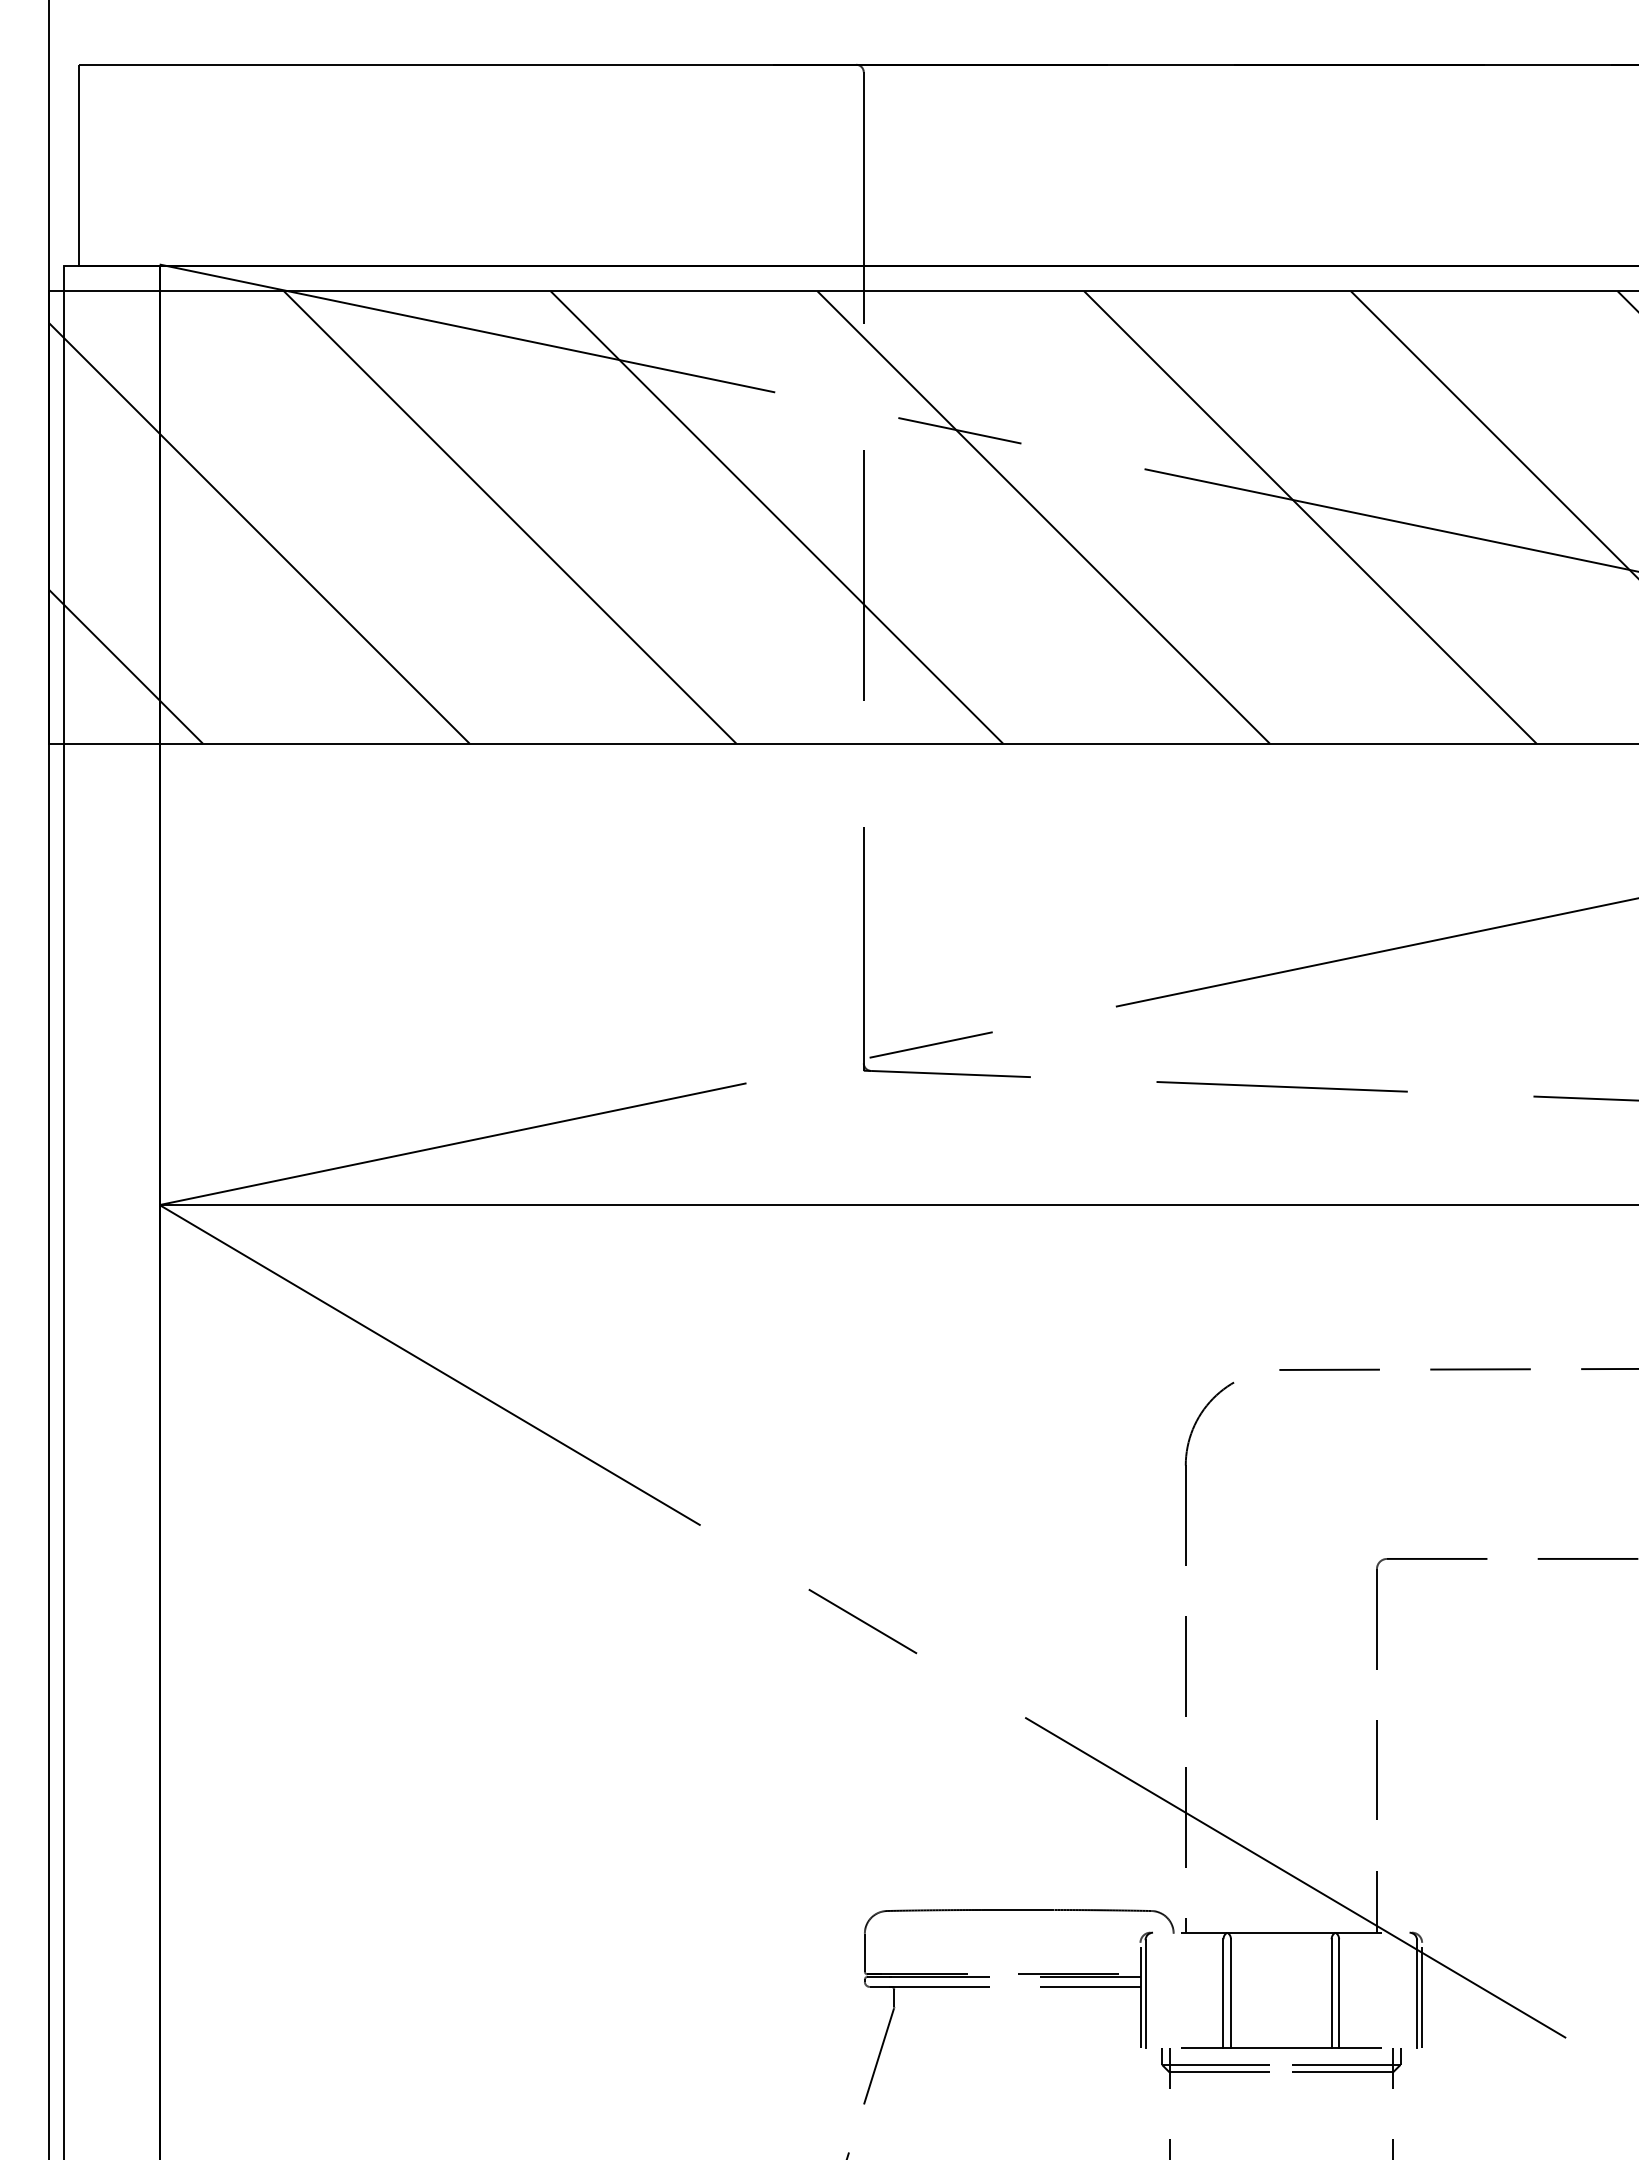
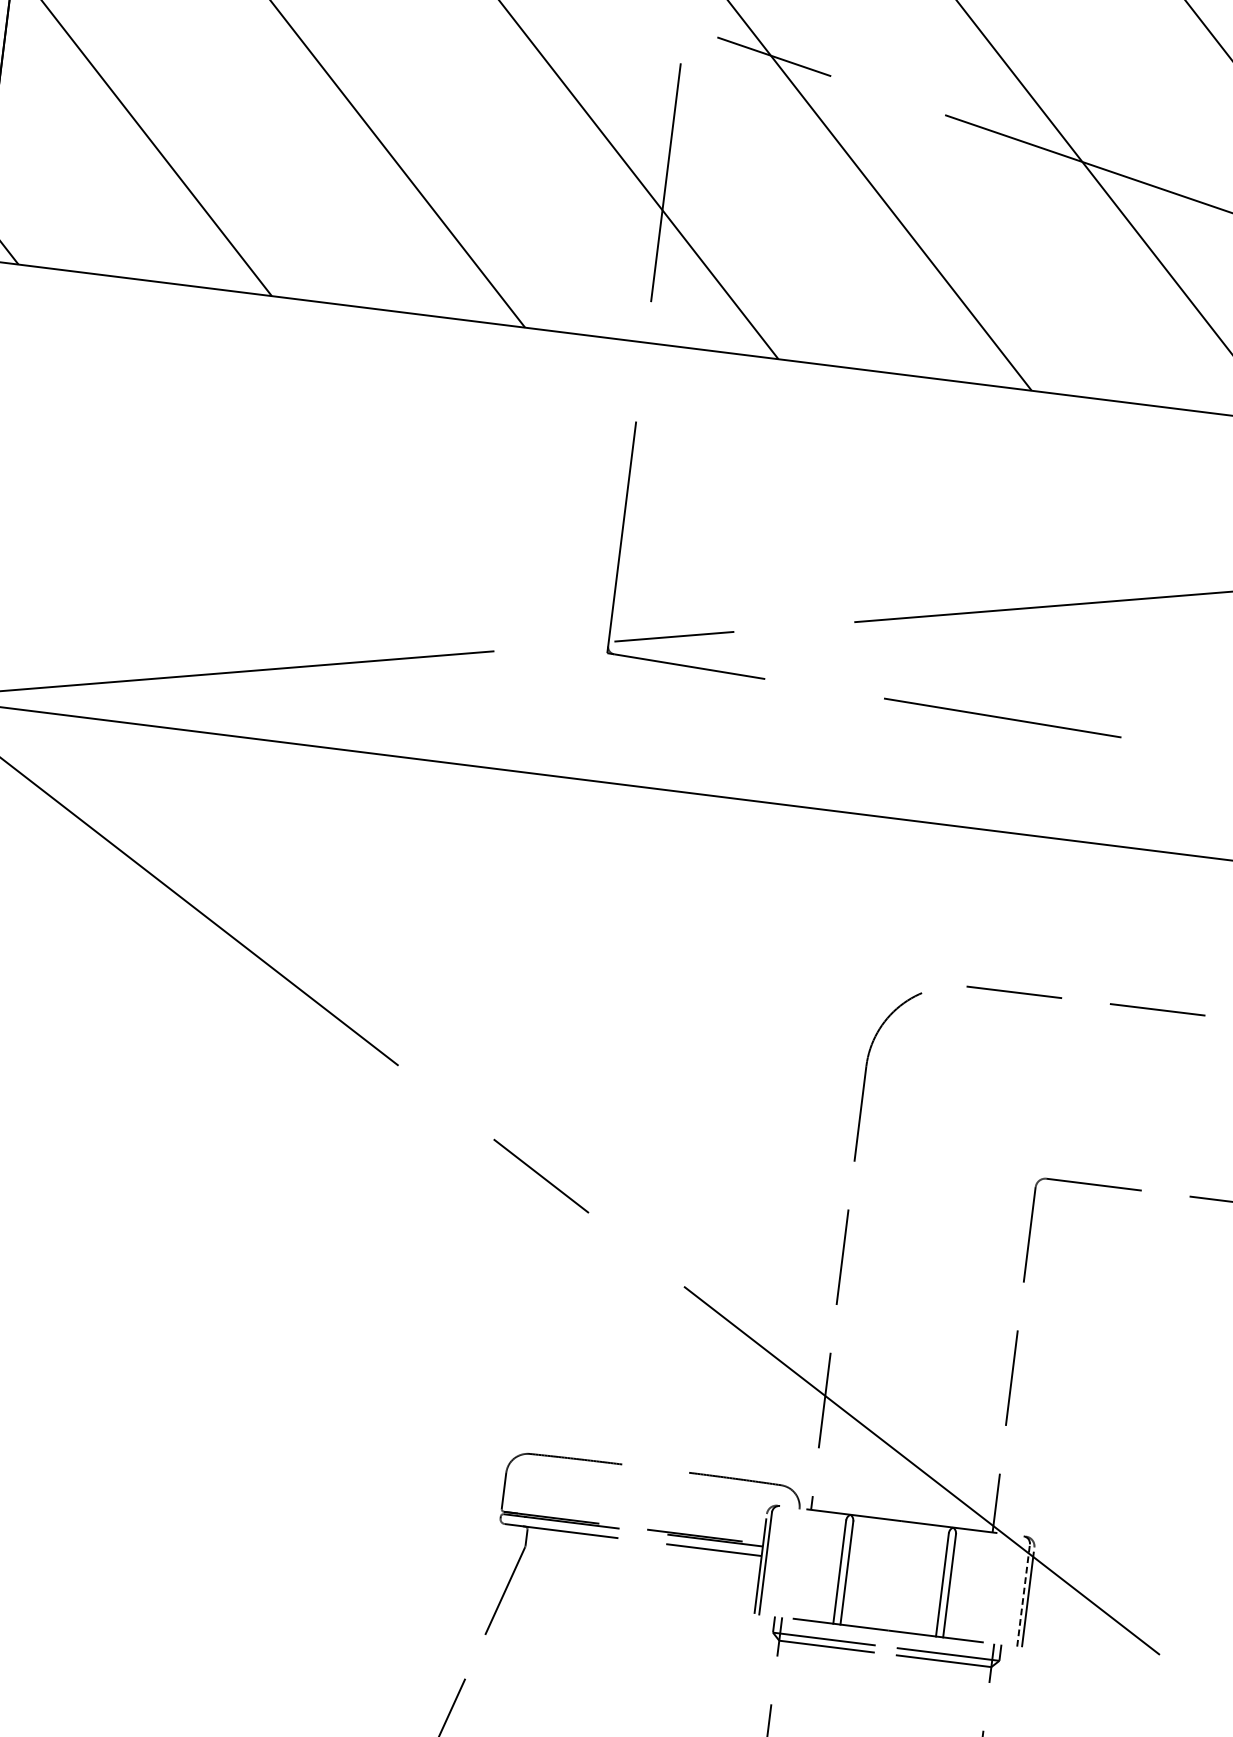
line: (1019, 1910) -> (655, 1469), removed
line: (1417, 1994) -> (1023, 1595), solid -> dashed

